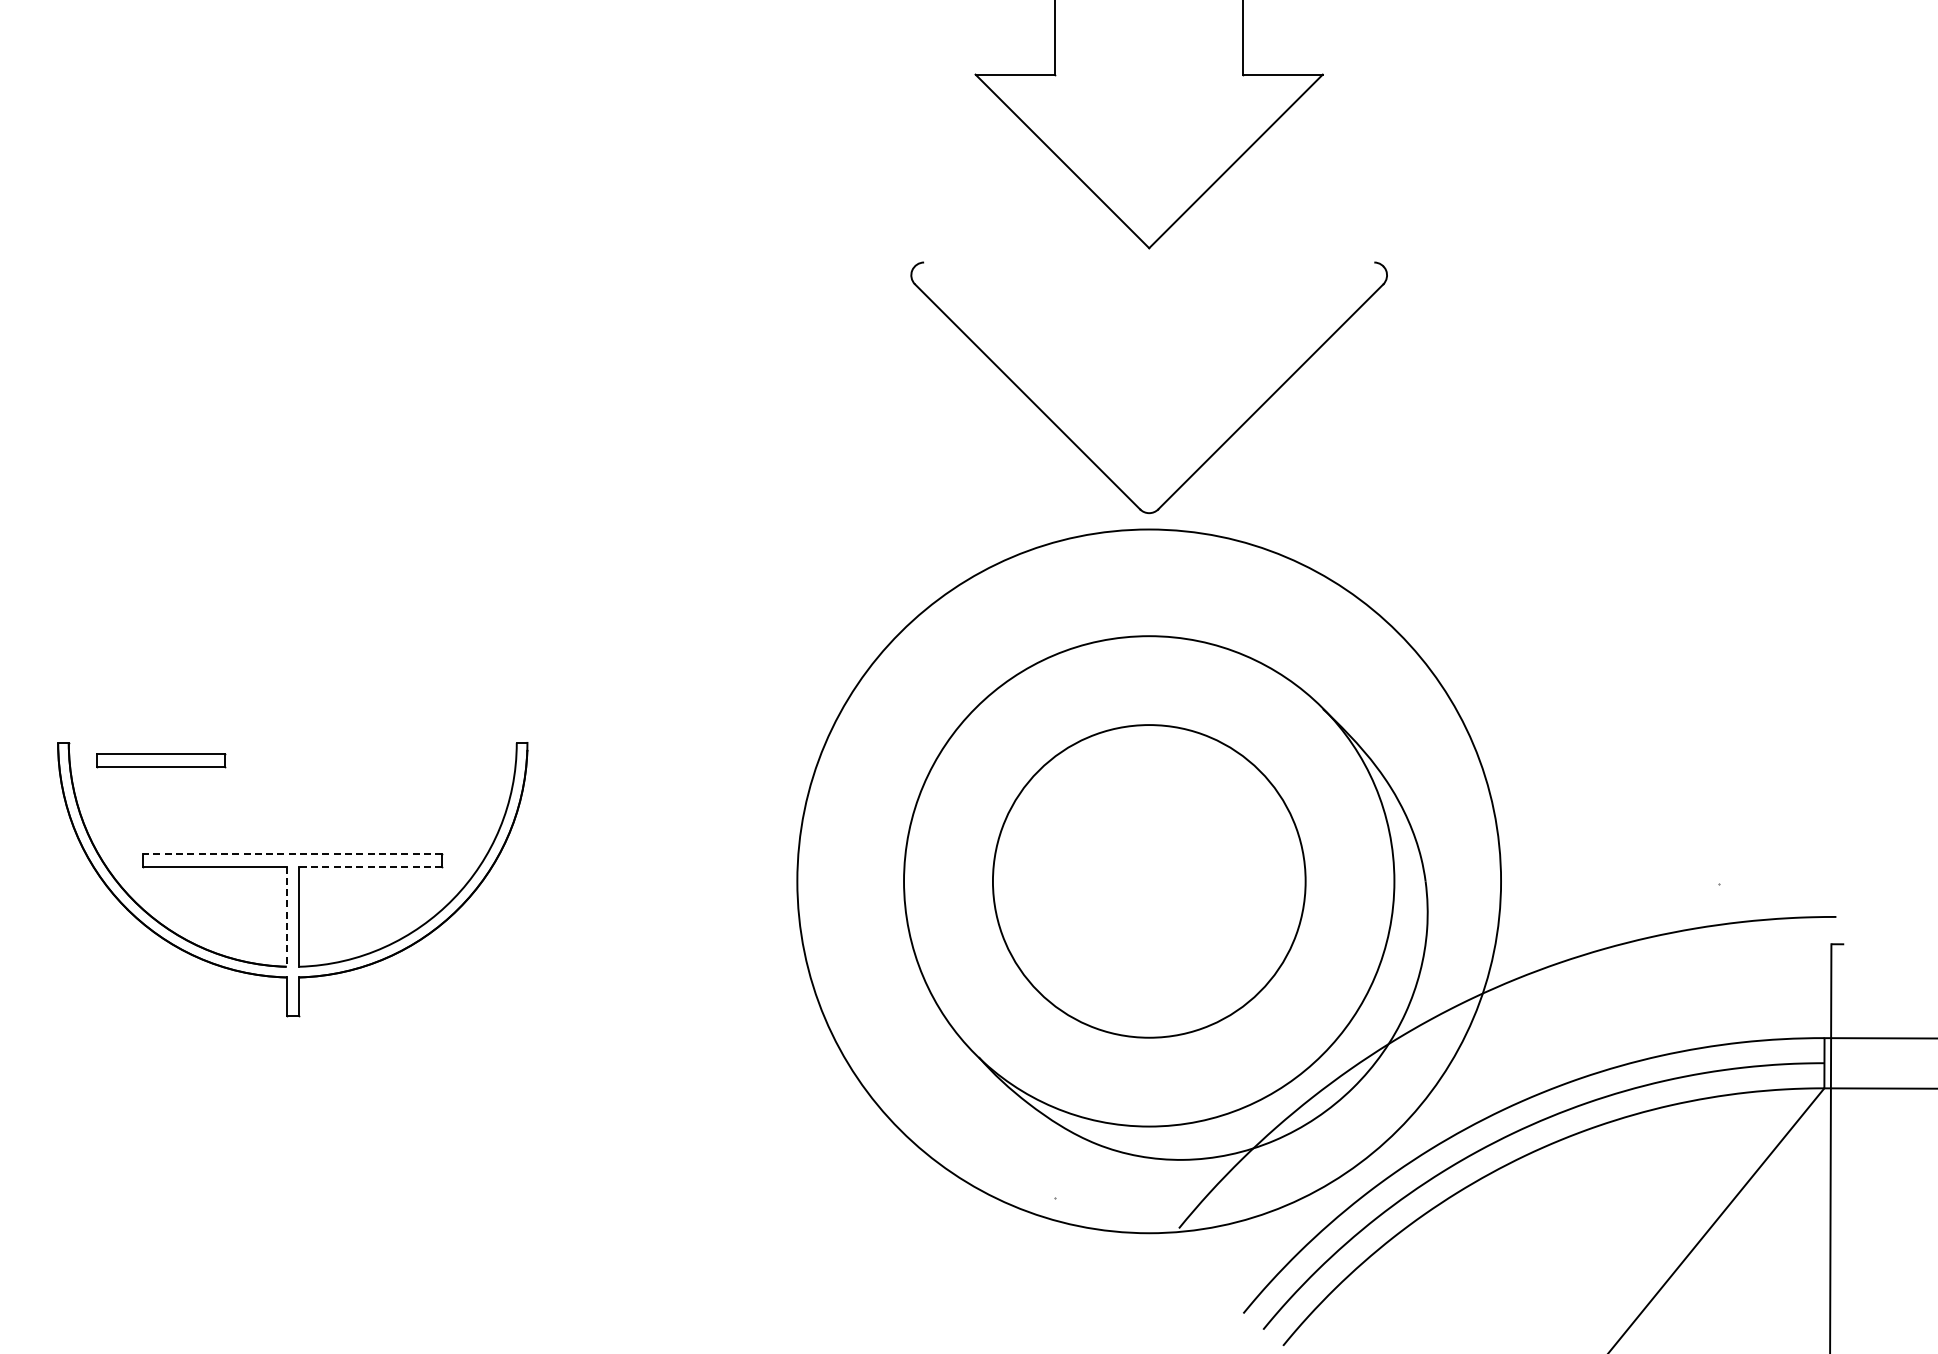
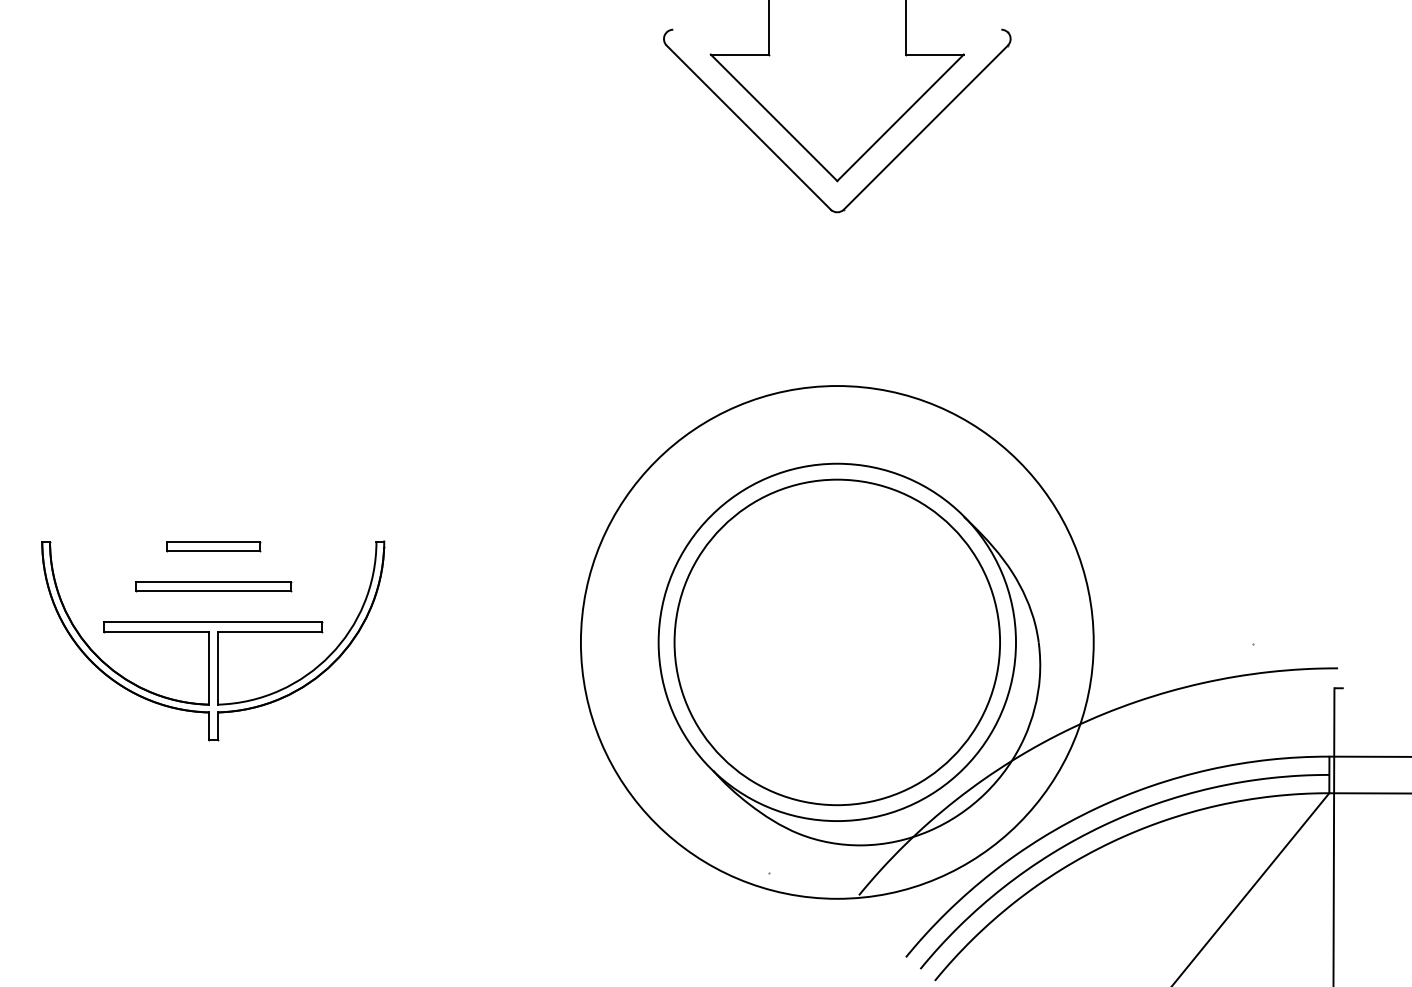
part: (1083, 451) -> (789, 167), moved
part: (161, 760) -> (213, 546), moved
part: (292, 804) -> (213, 586), added
line: (292, 853) -> (213, 622), dashed -> solid
line: (370, 866) -> (269, 631), dashed -> solid
circle: (1149, 881) -> (837, 642), size x1.43
line: (286, 917) -> (208, 668), dashed -> solid

